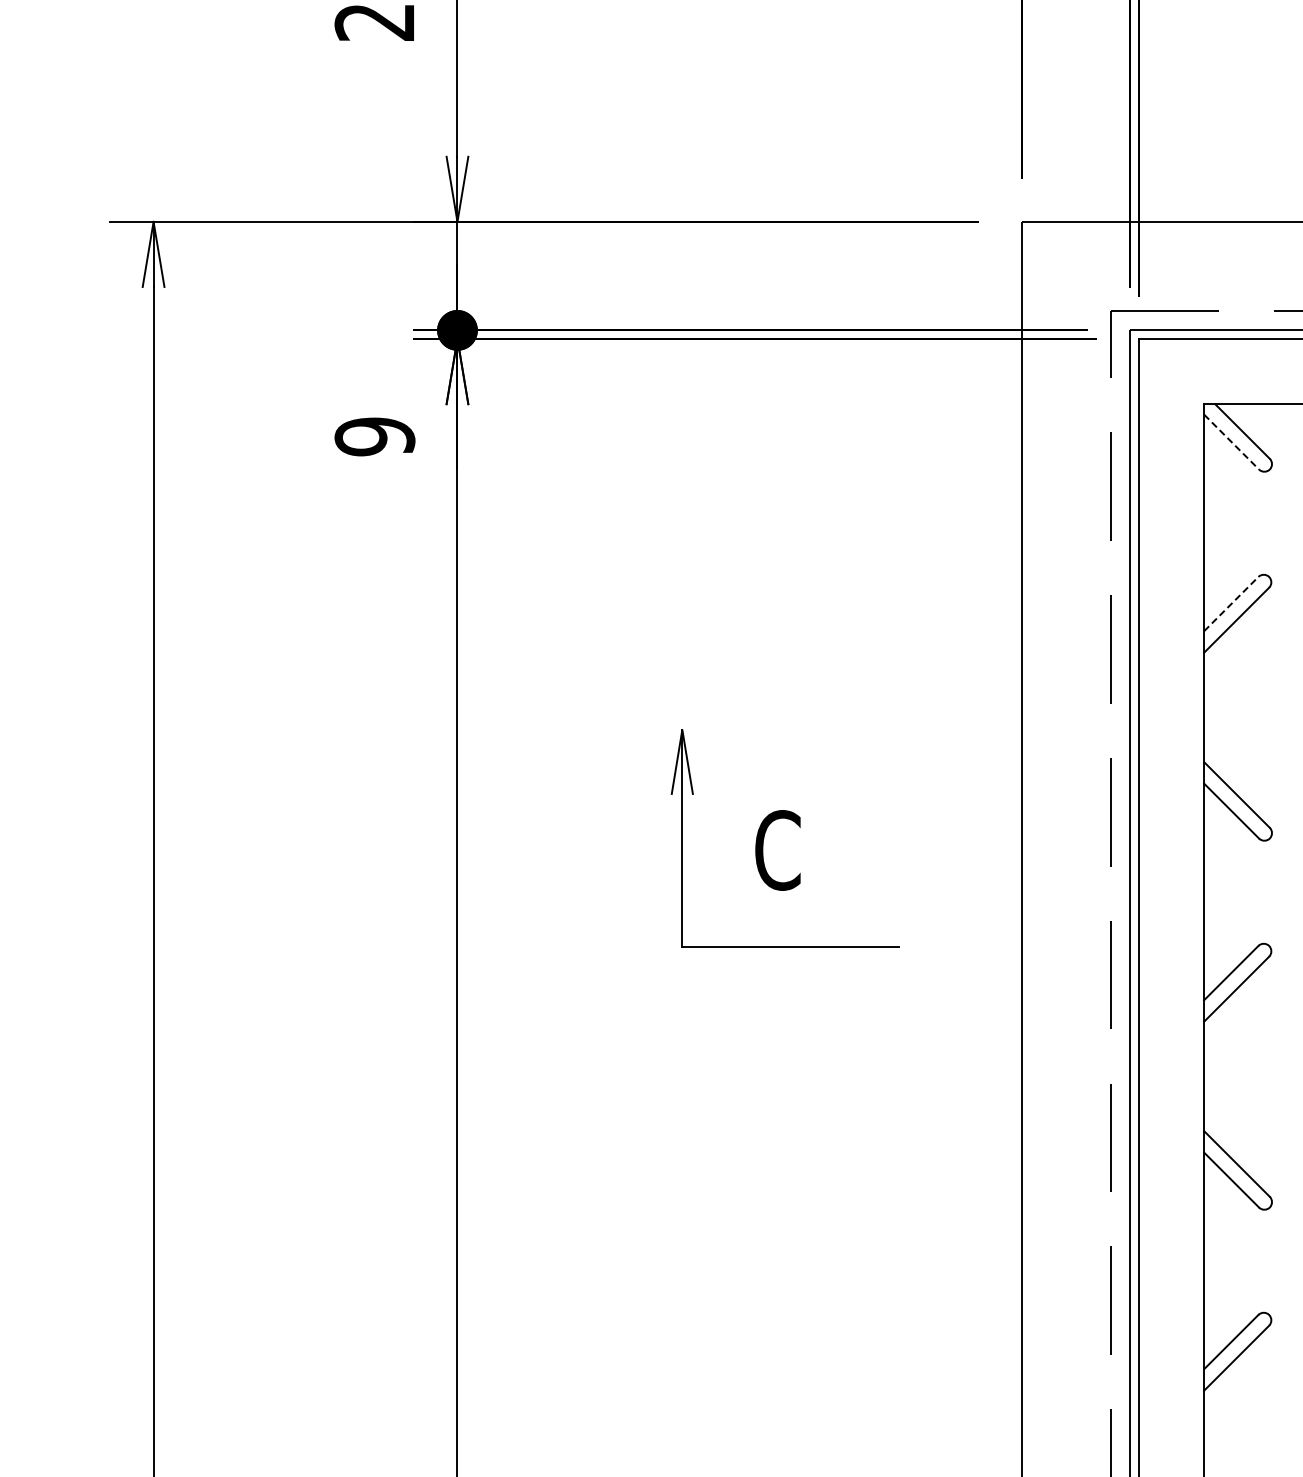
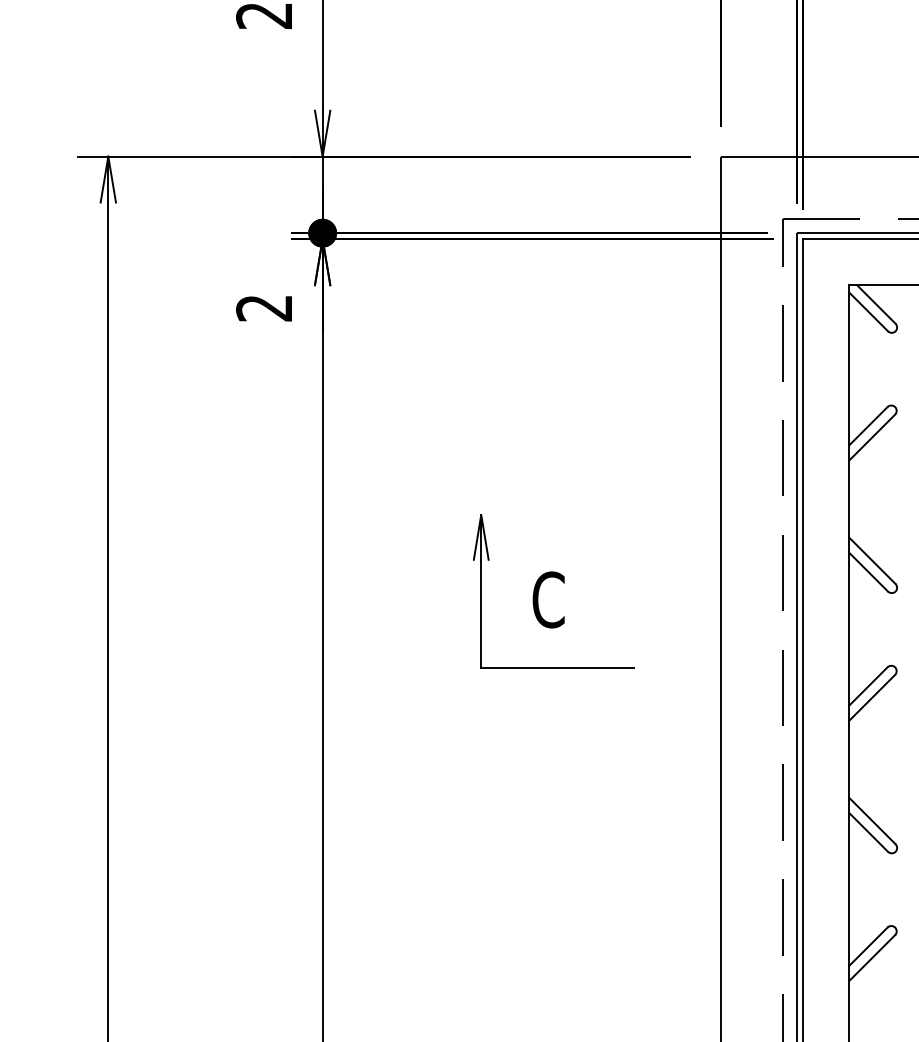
text: (374, 436) -> (264, 307), 9 -> 2
line: (1231, 442) -> (868, 312), dashed -> solid
line: (1231, 603) -> (868, 425), dashed -> solid

